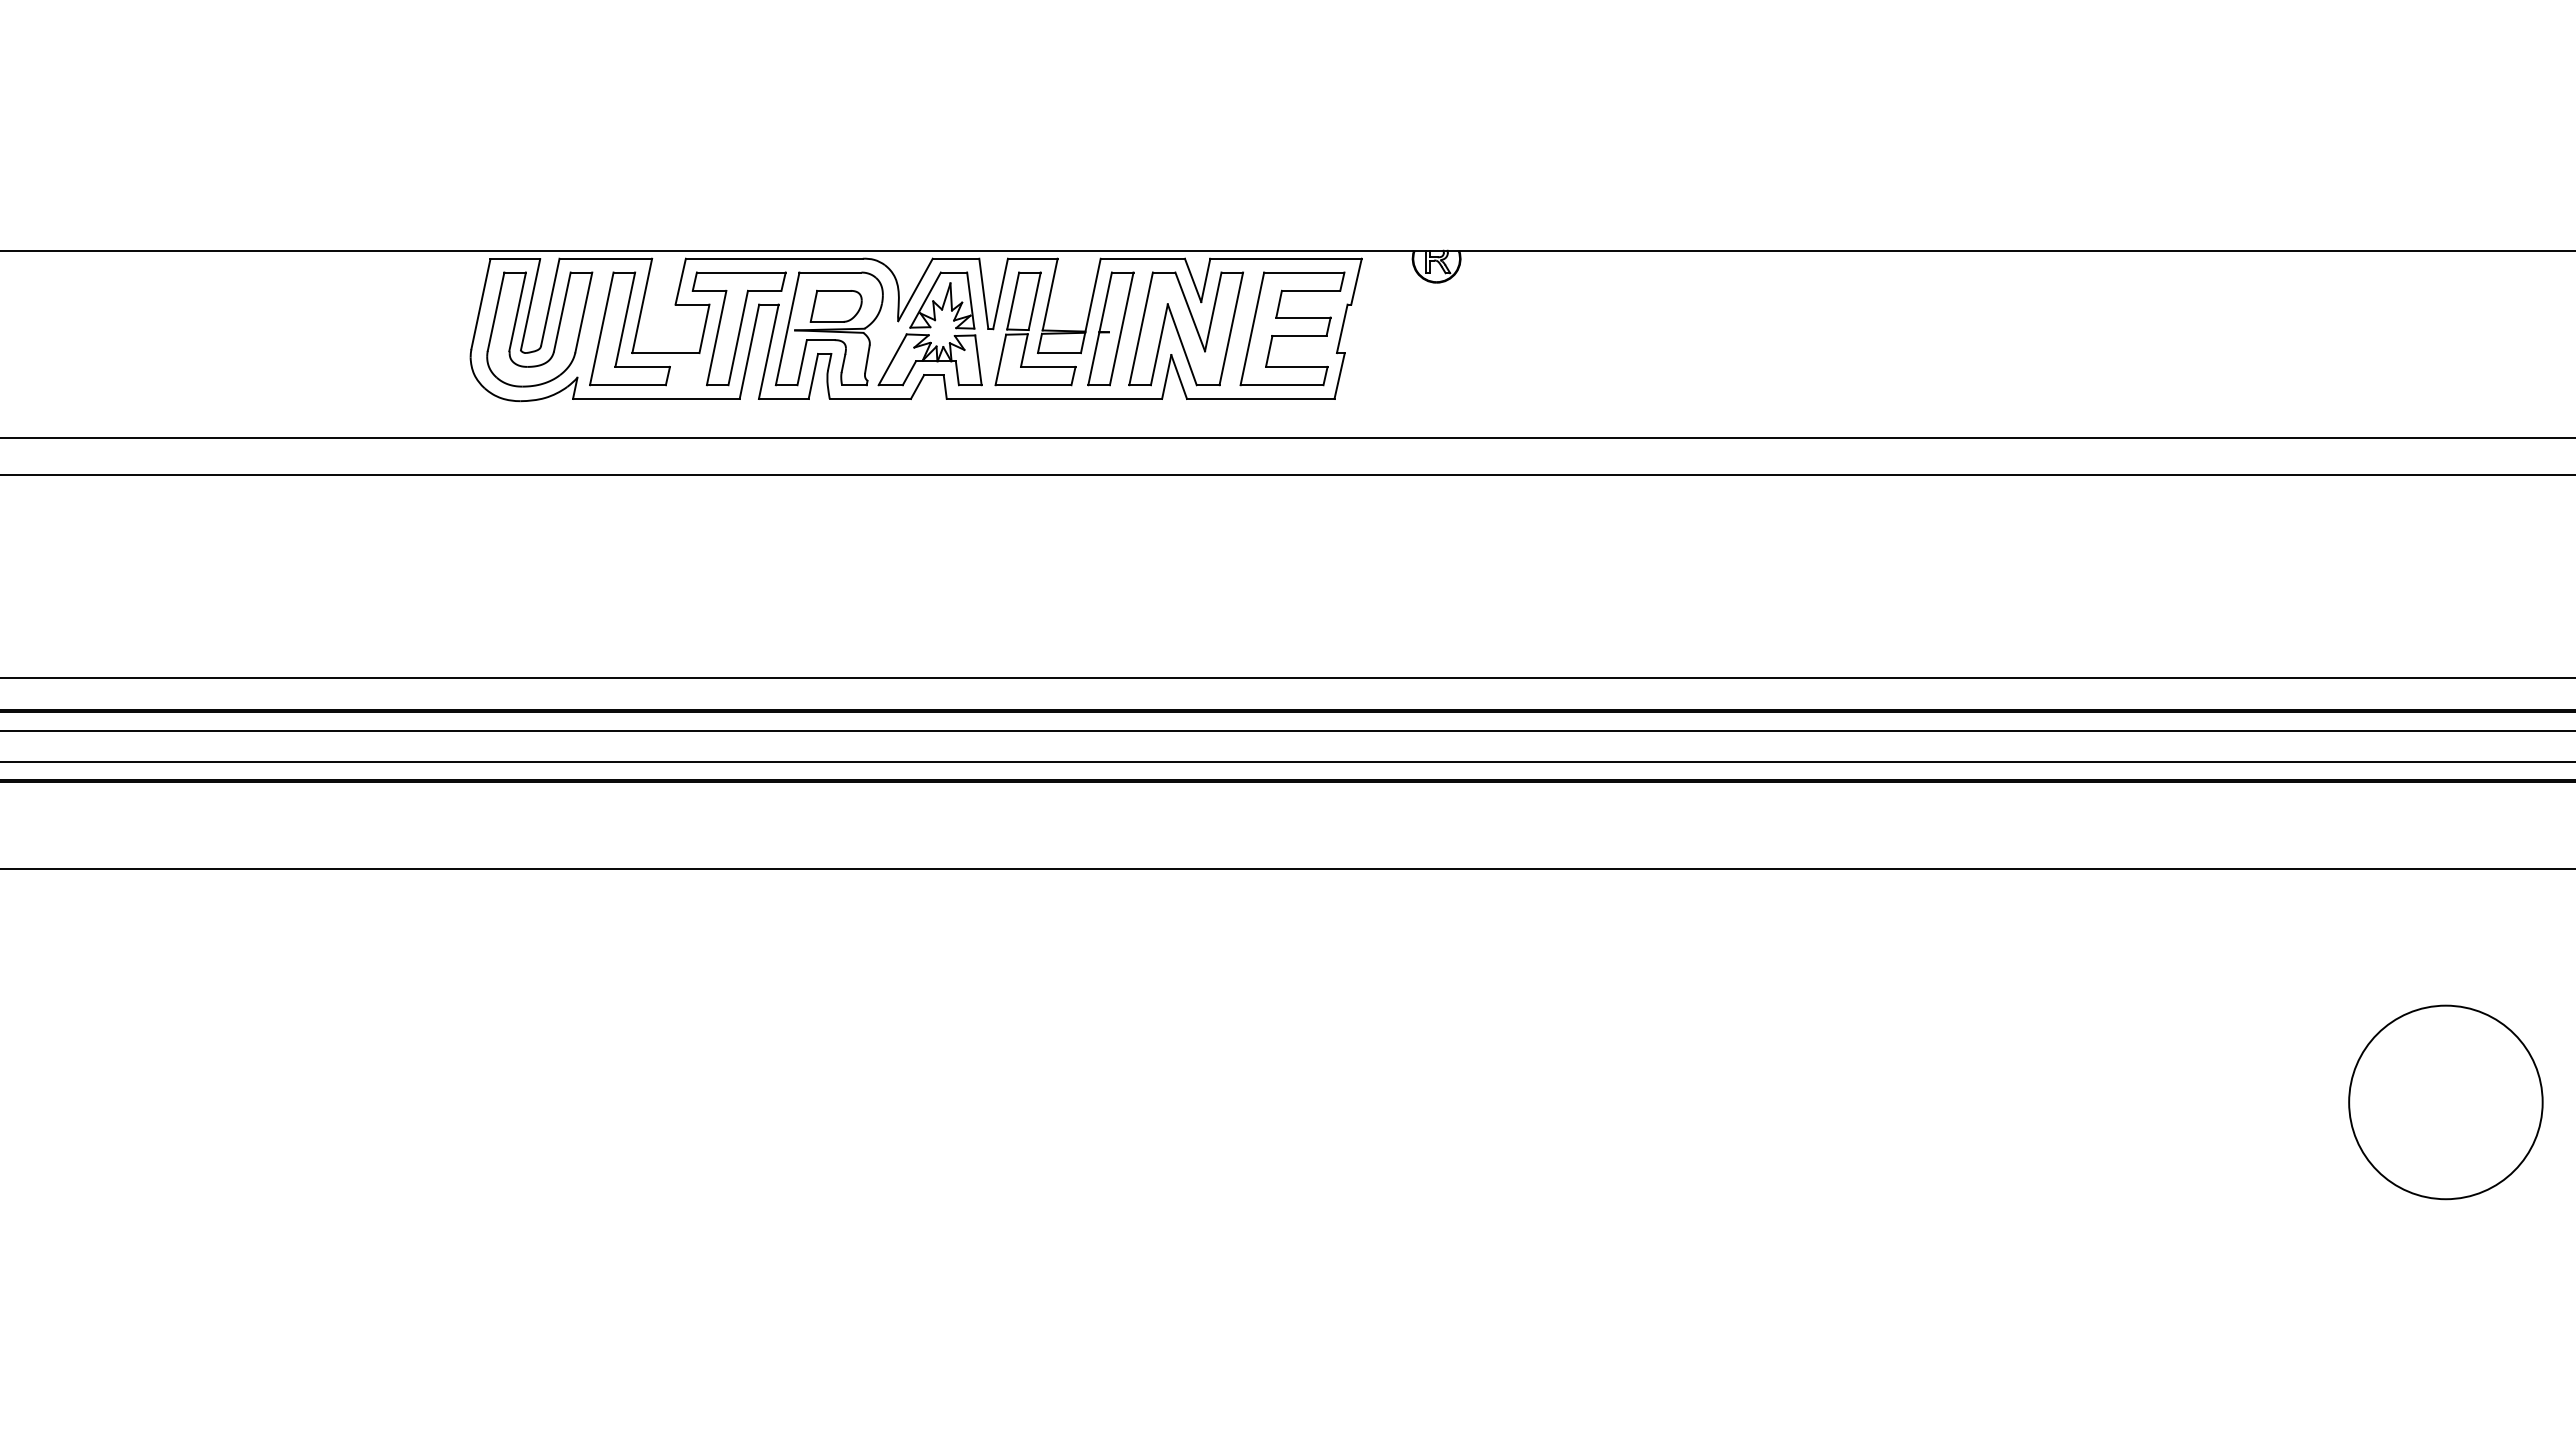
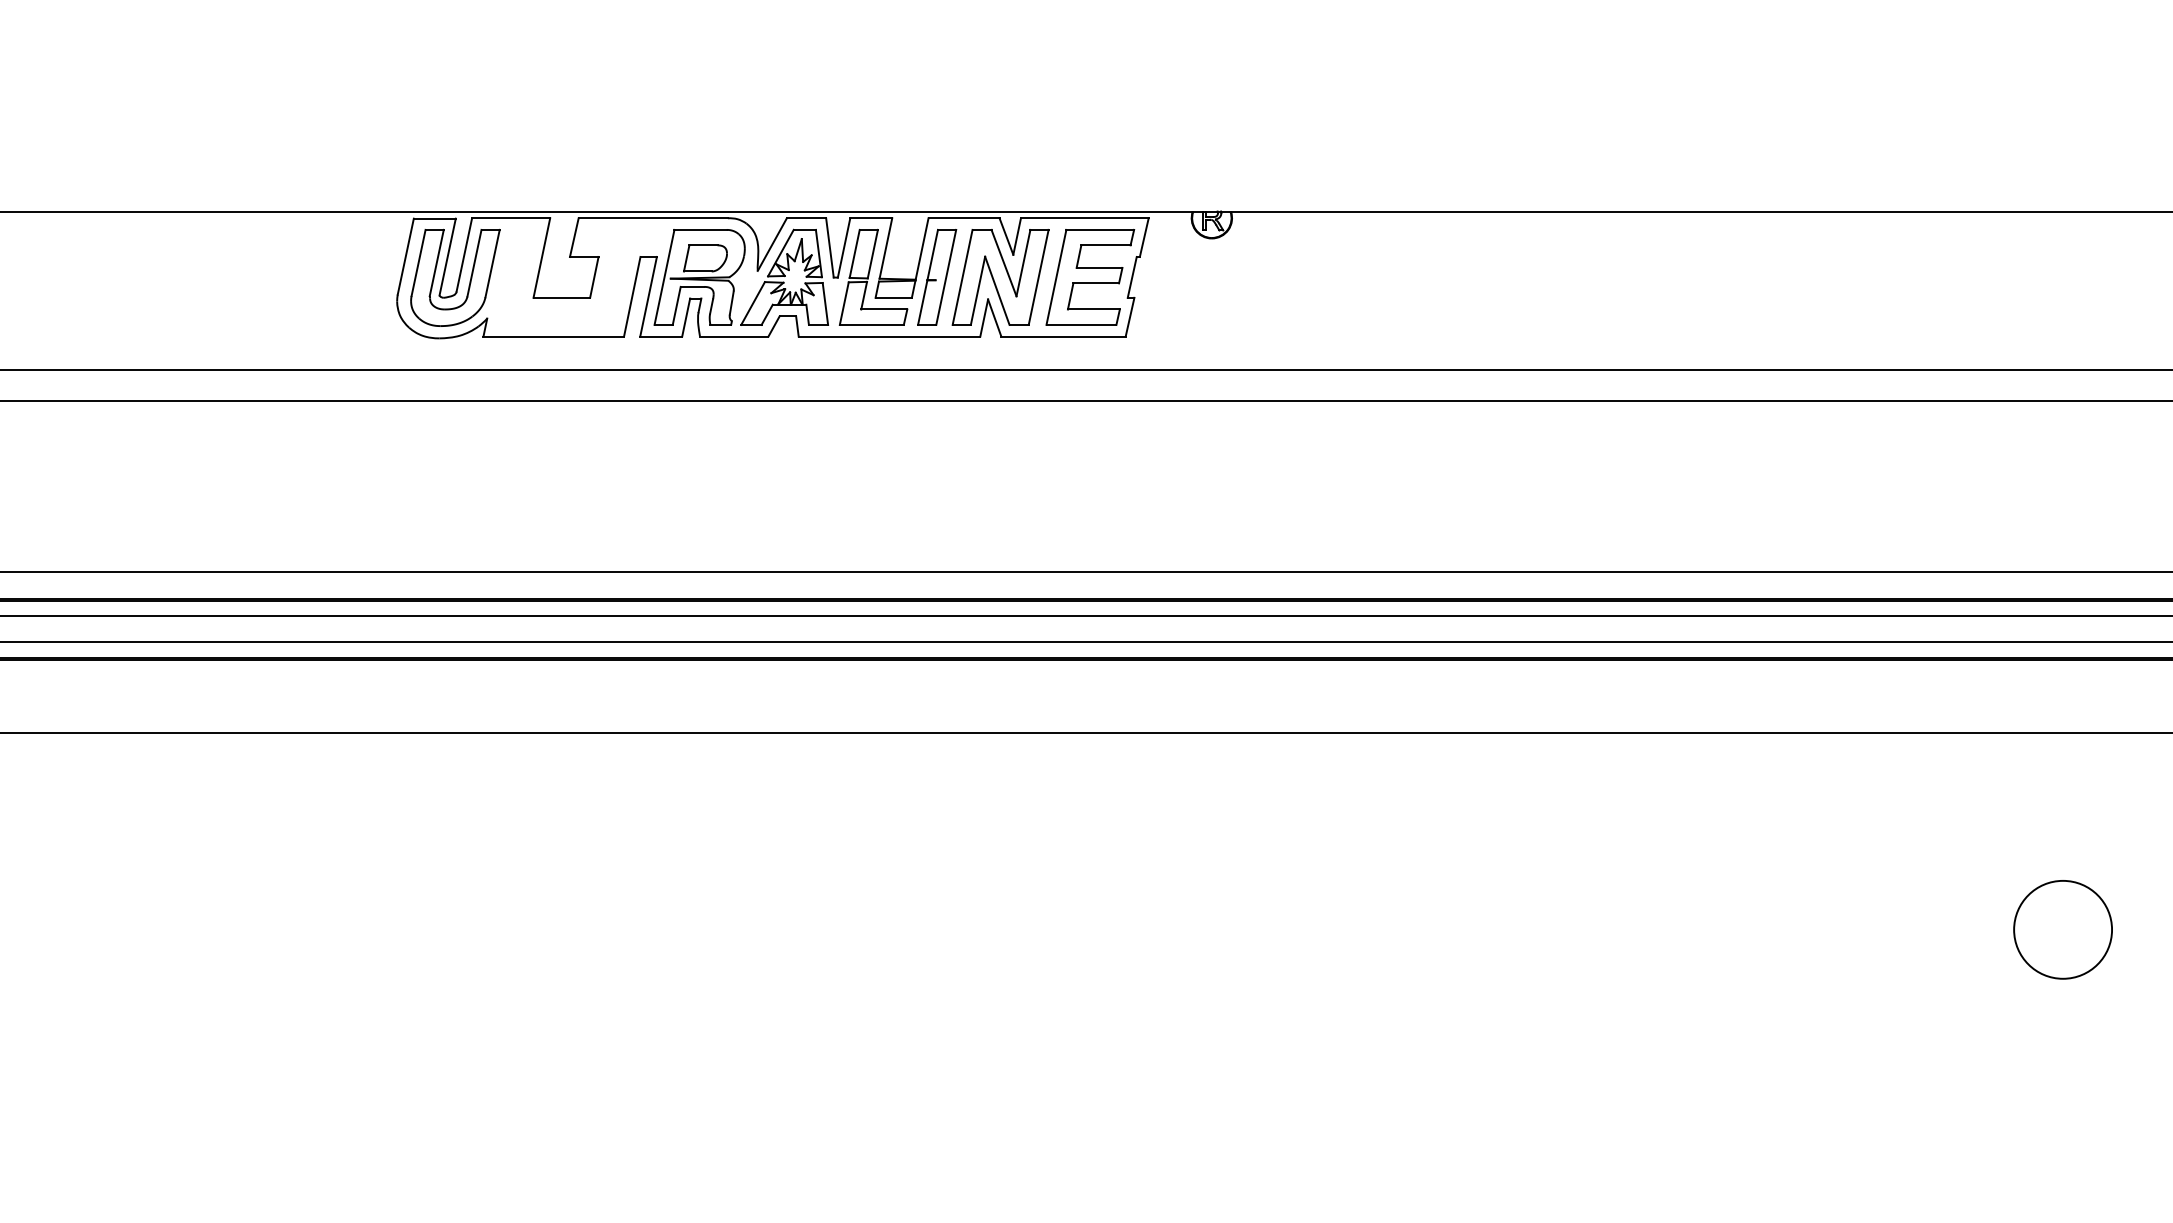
part: (629, 328) -> (531, 277), removed
part: (738, 328) -> (623, 277), removed
circle: (2445, 1102) -> (2062, 929), size x0.6

